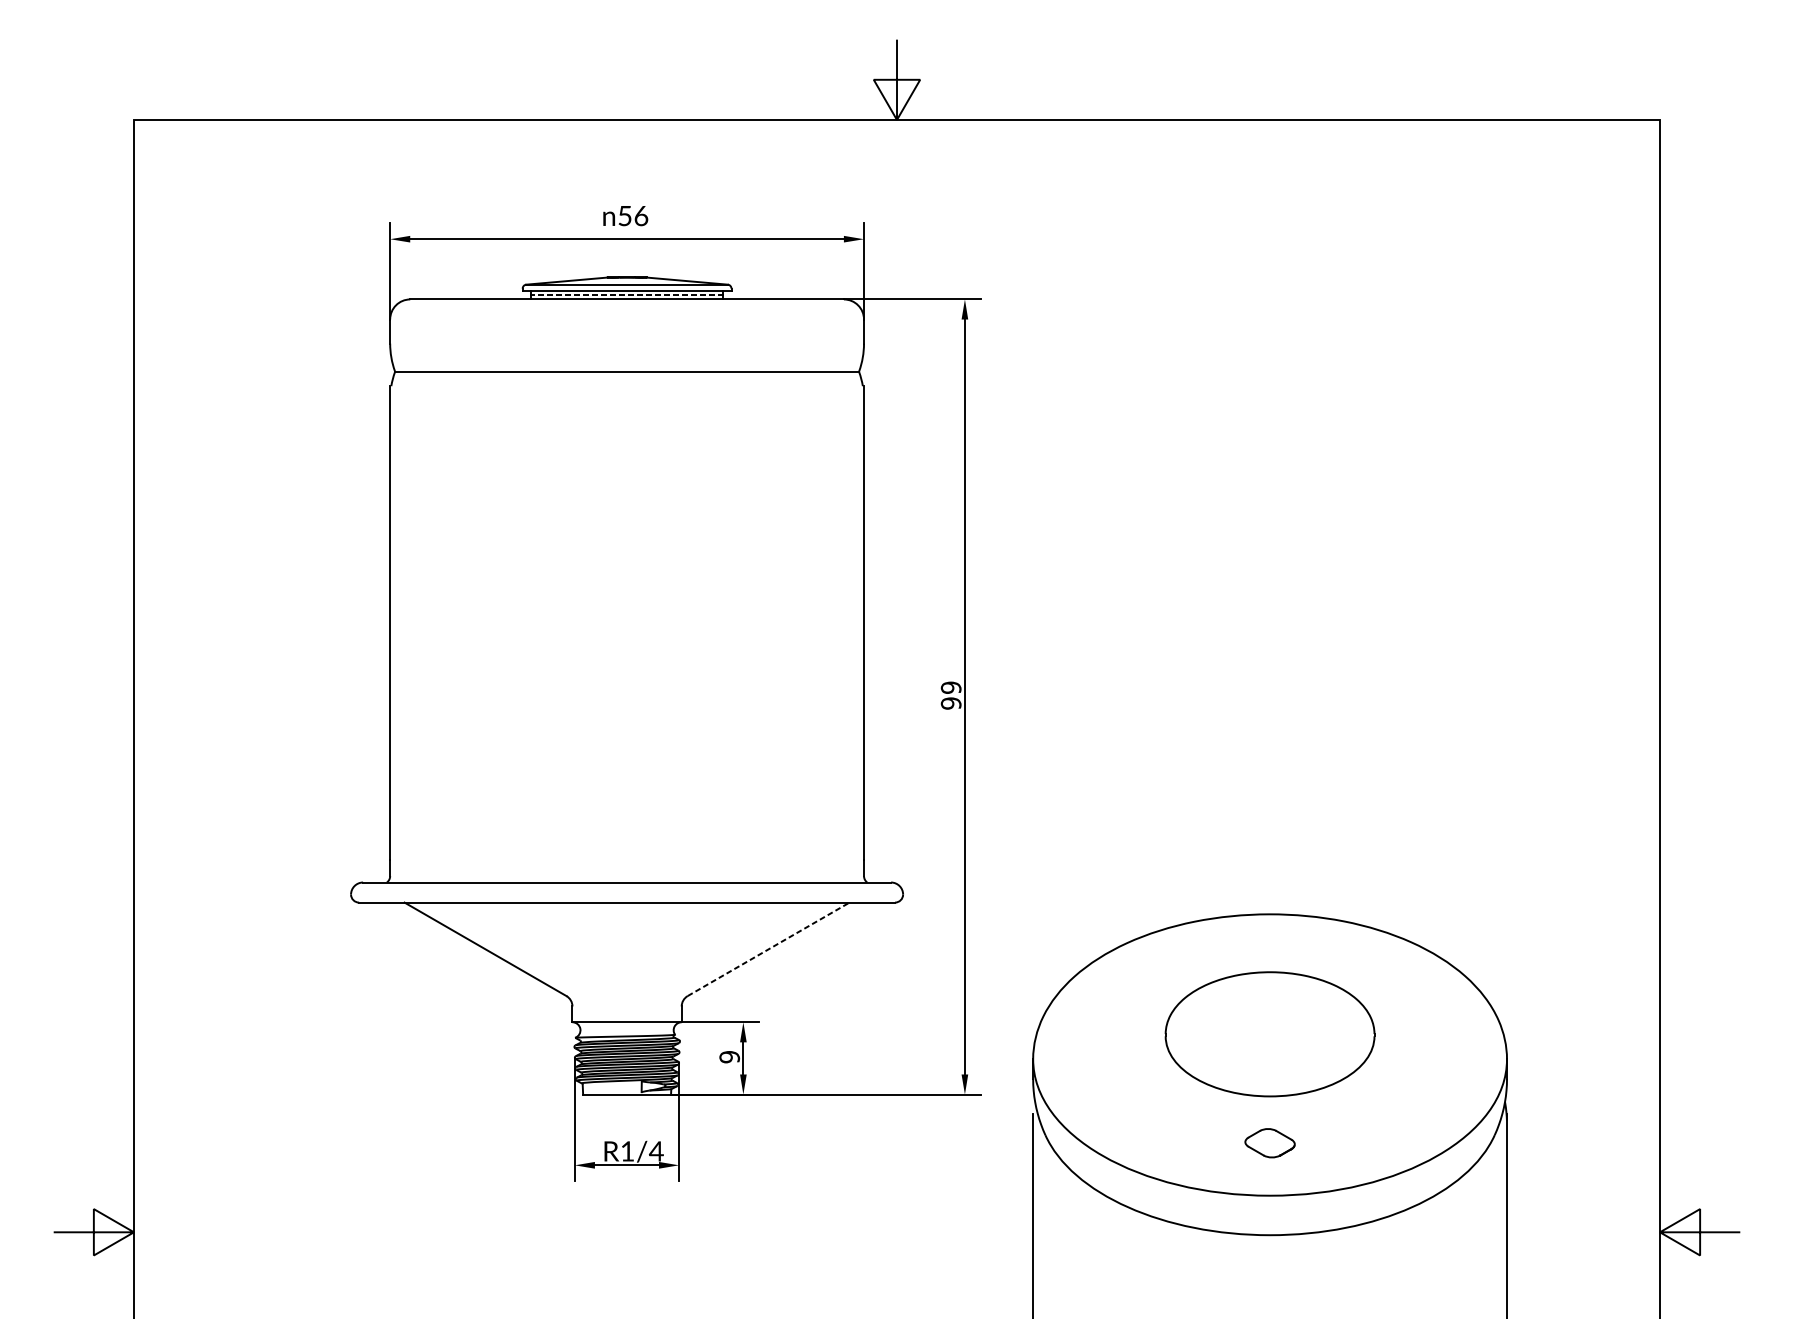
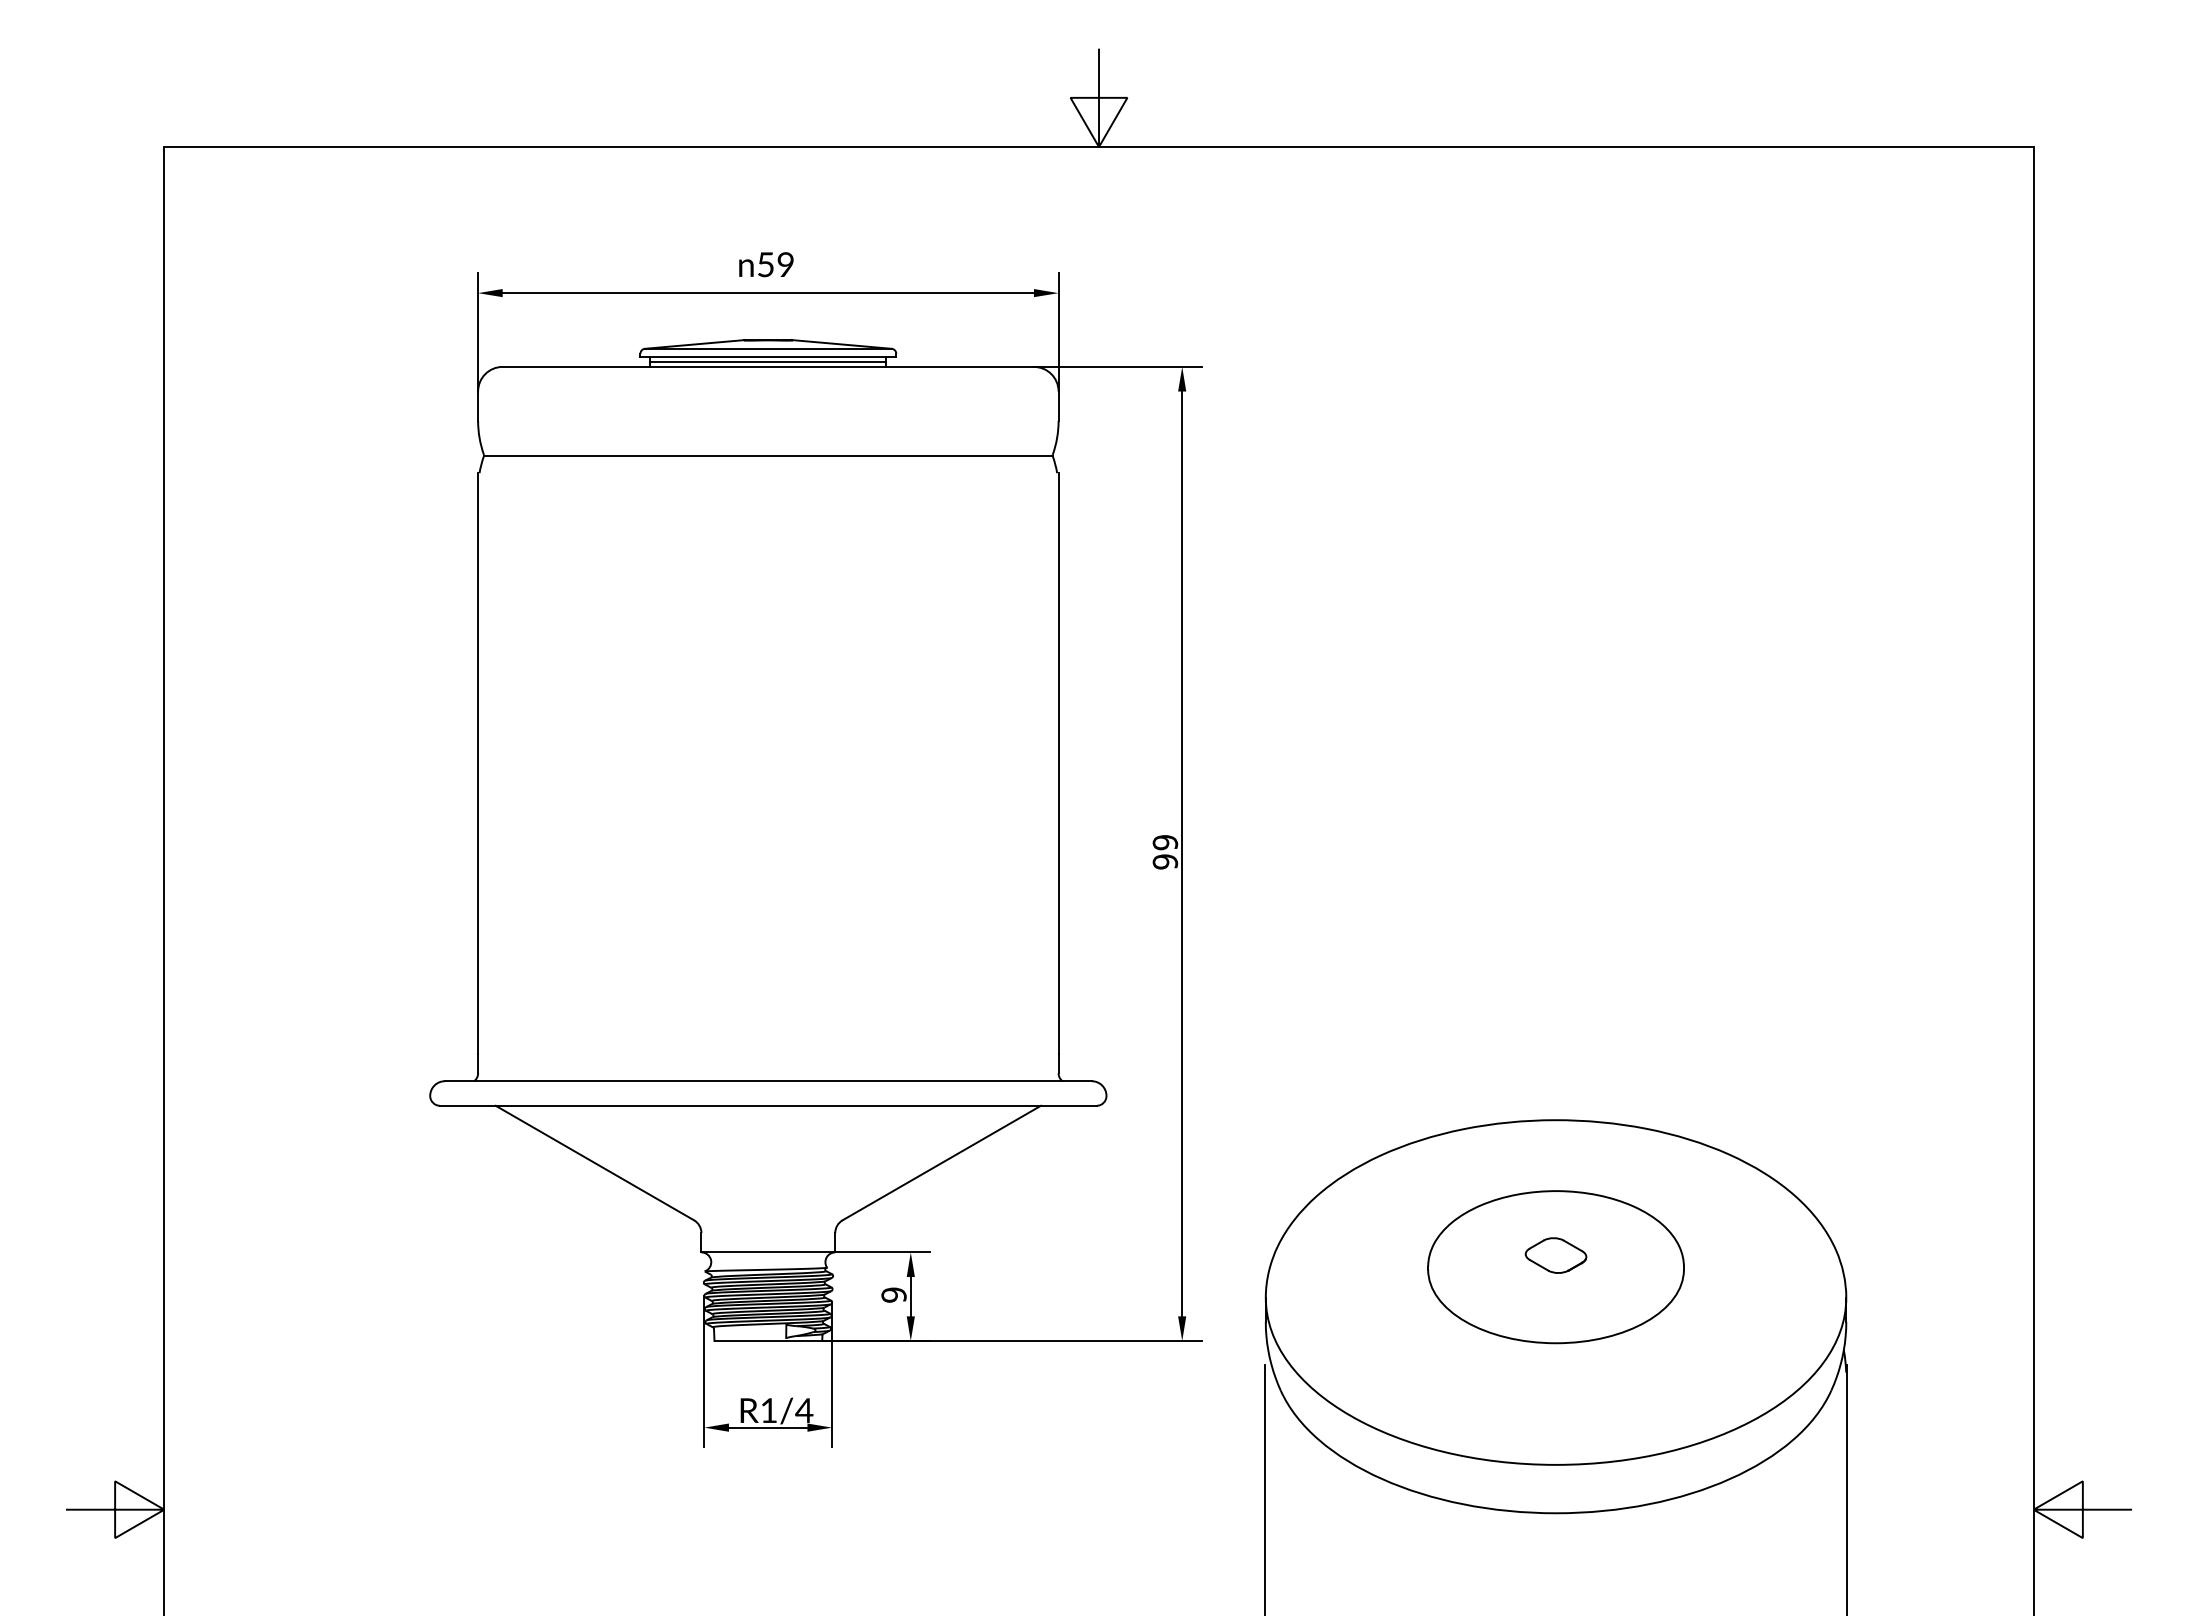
text: (641, 215) -> (785, 264), 56 -> 59
line: (626, 295) -> (767, 362), dashed -> solid
line: (769, 948) -> (942, 1162), dashed -> solid
part: (1269, 1143) -> (1555, 1255), moved

